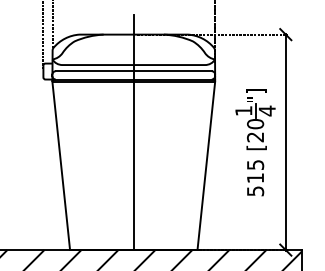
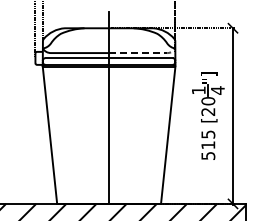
line: (179, 65) -> (146, 53), solid -> dashed

